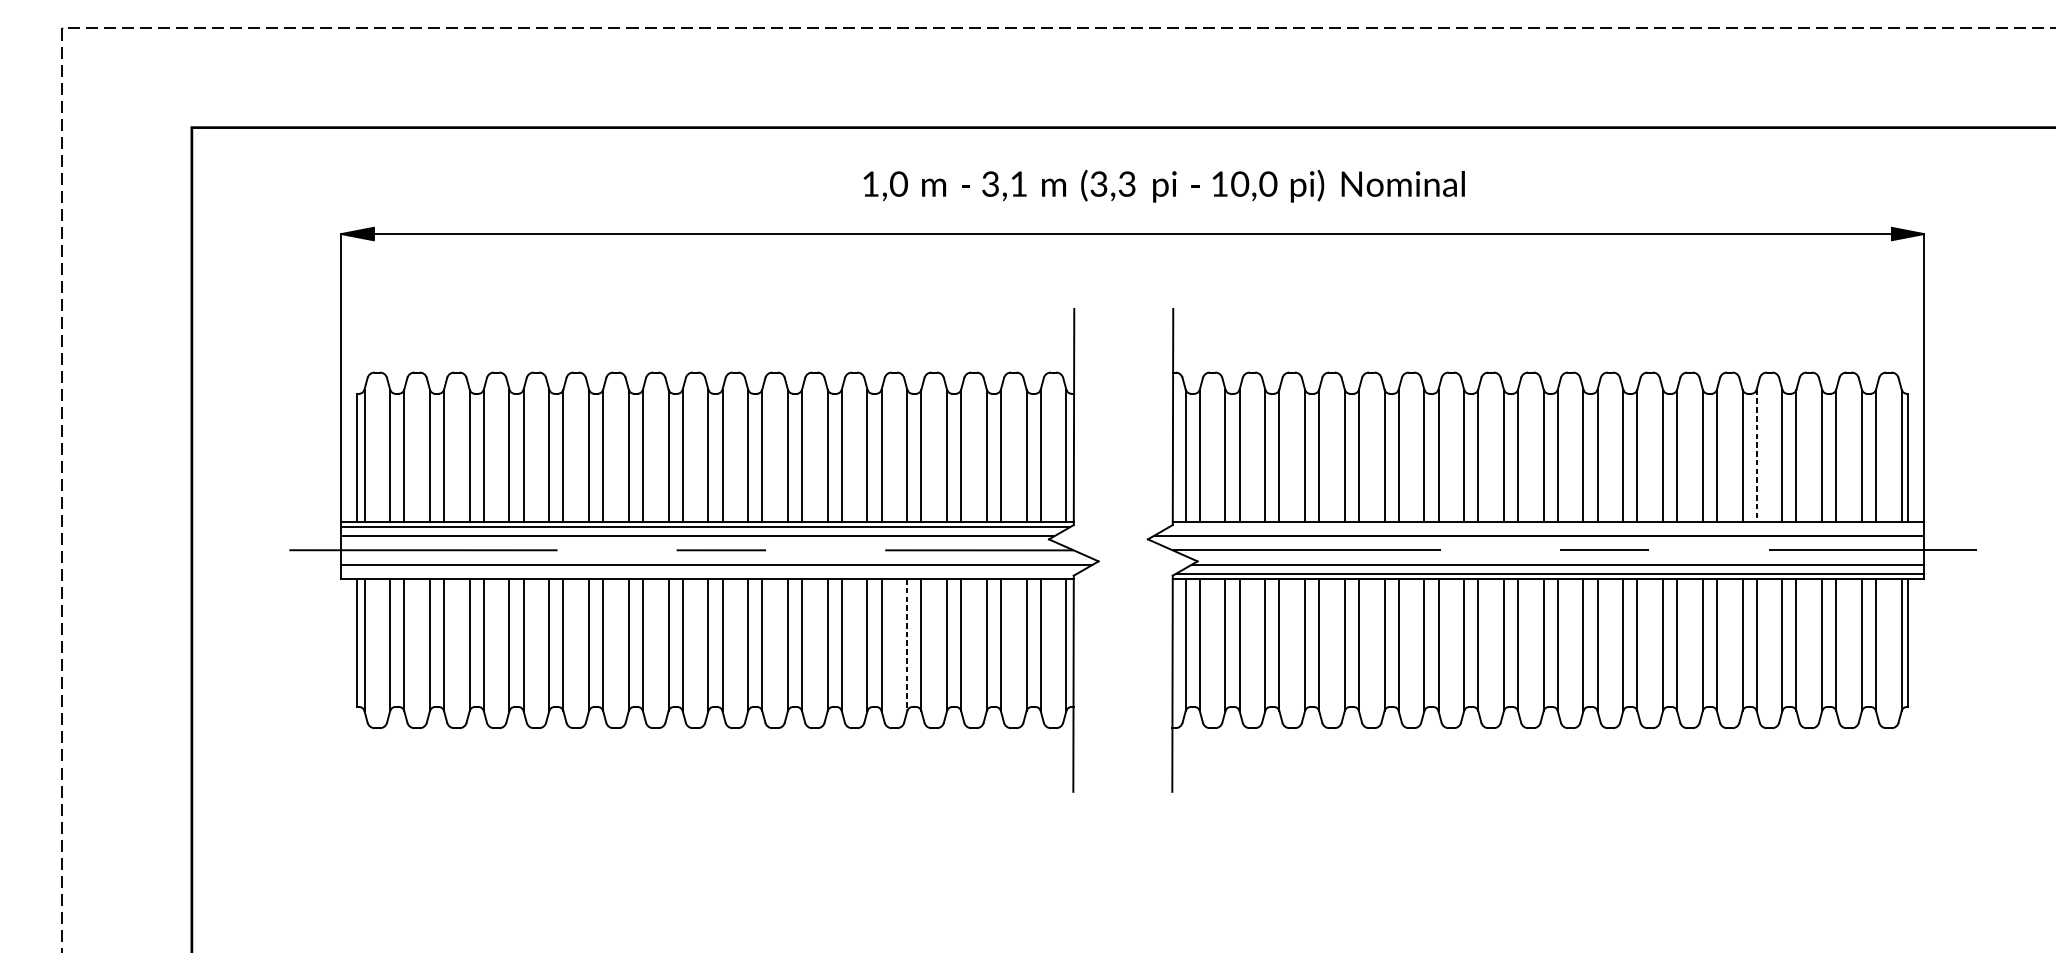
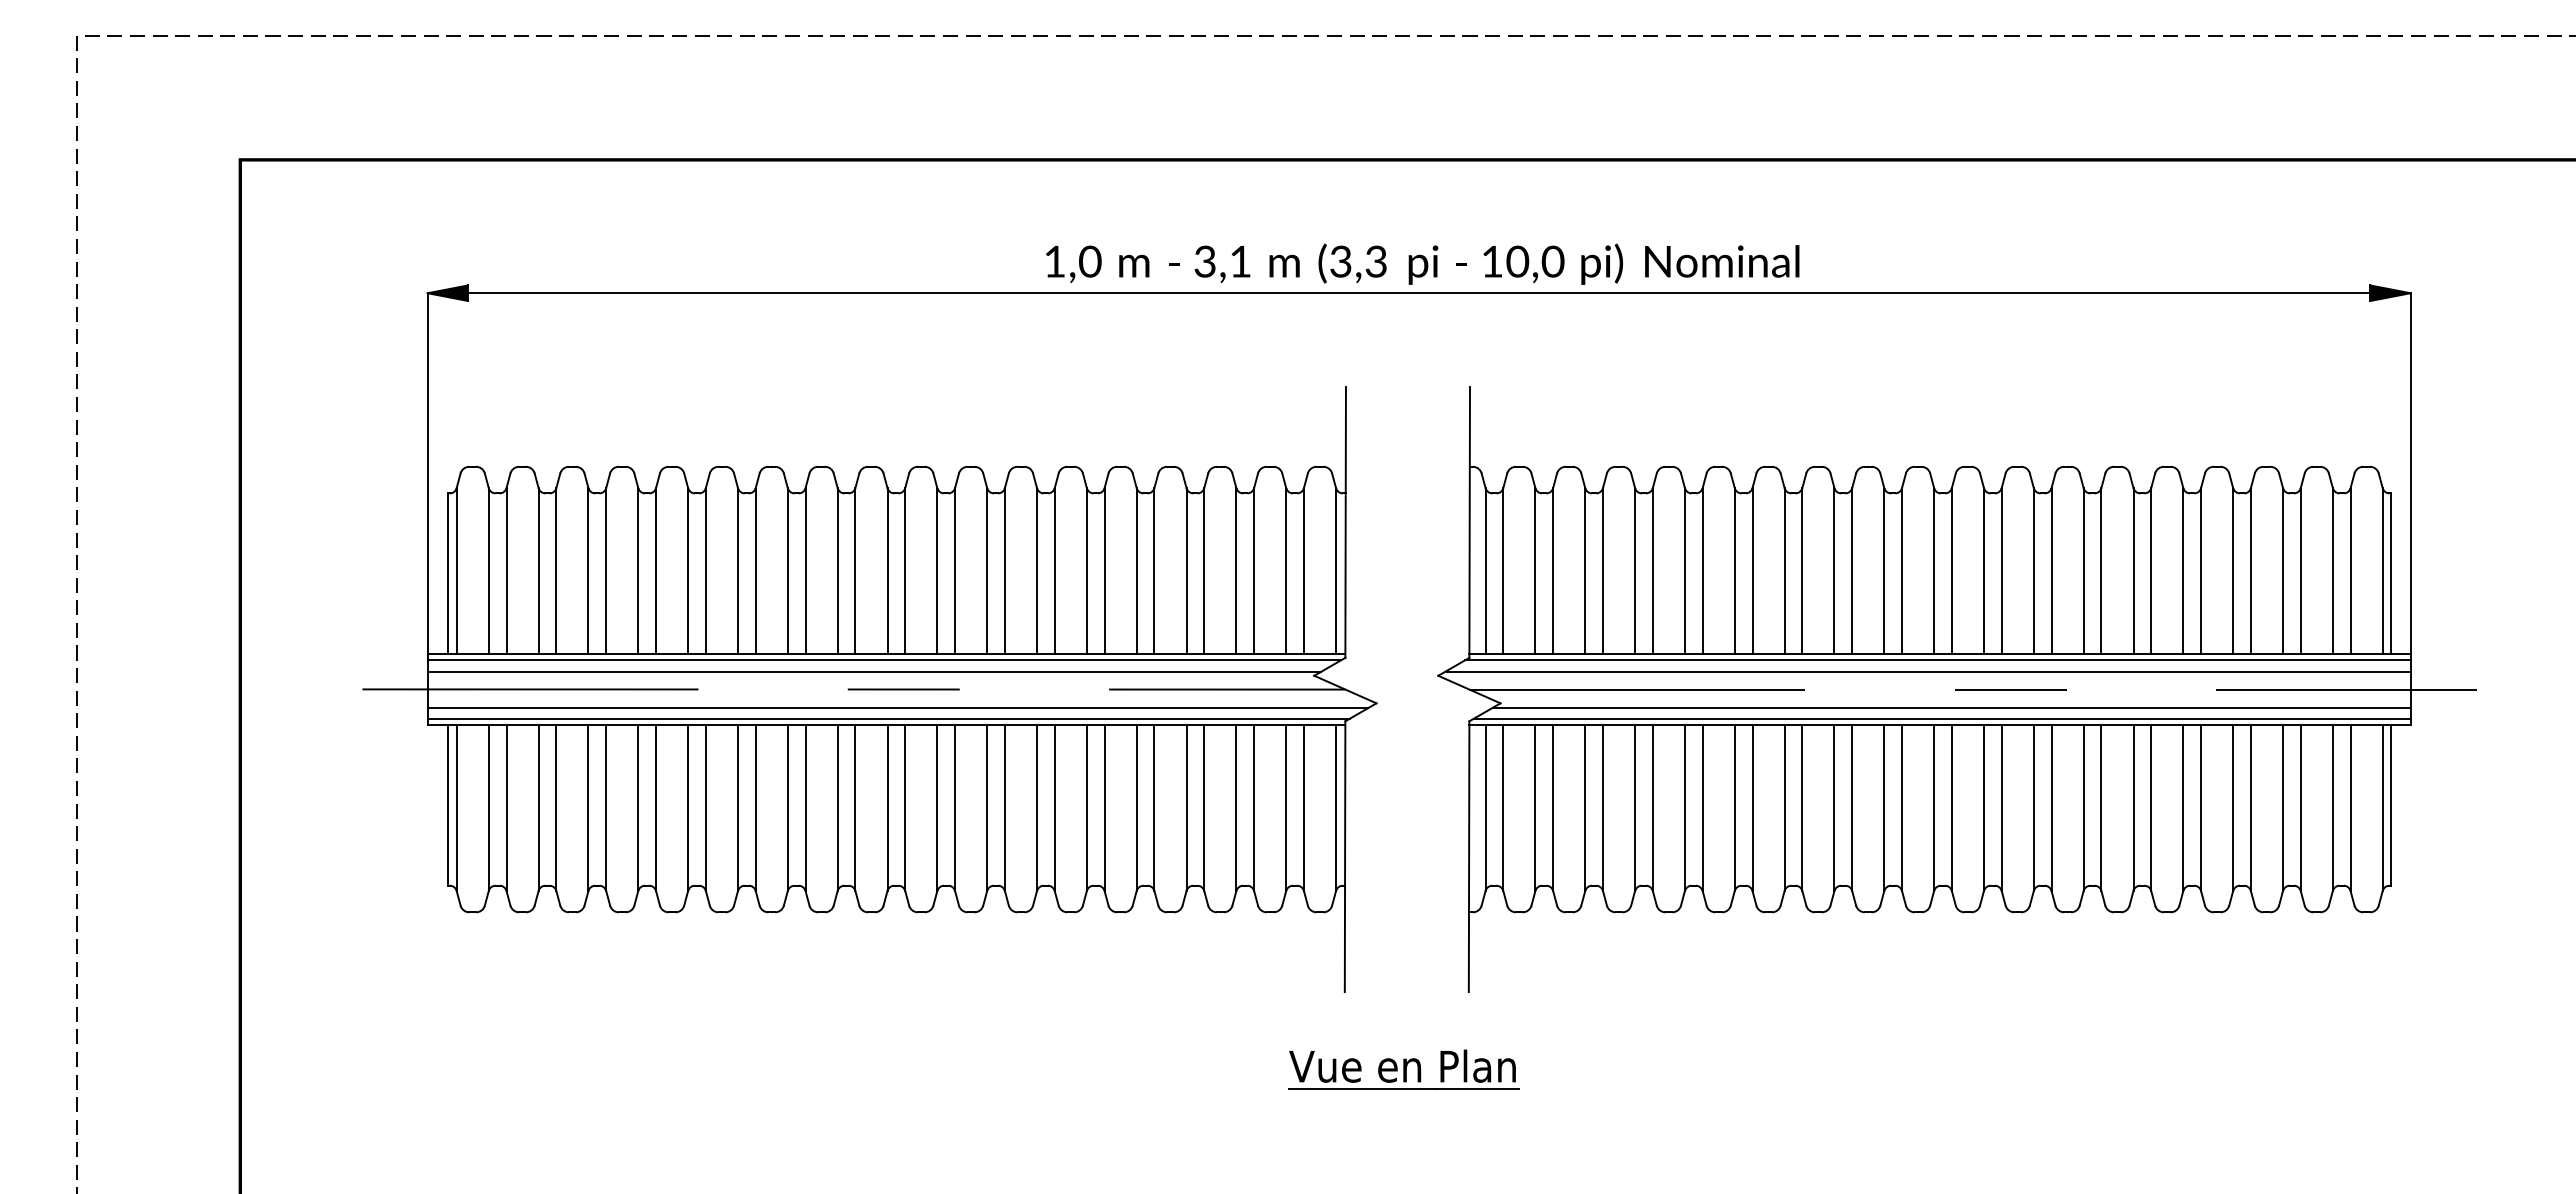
text: (1164, 185) -> (1422, 263), moved
line: (1757, 455) -> (2201, 570), dashed -> solid
line: (1546, 527) -> (1937, 660), added
line: (709, 573) -> (888, 718), added
line: (907, 645) -> (1136, 808), dashed -> solid
part: (1120, 853) -> (1403, 1069), added

